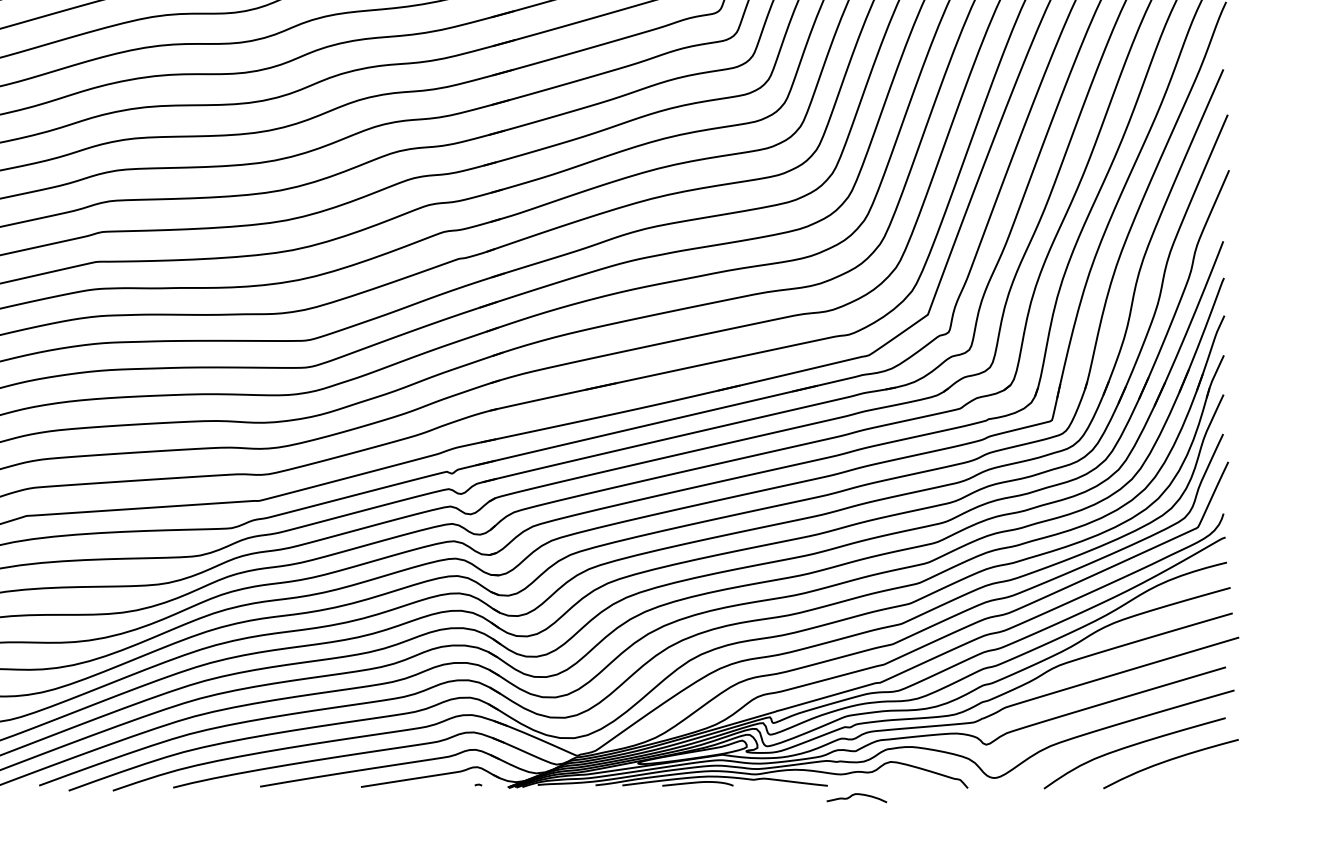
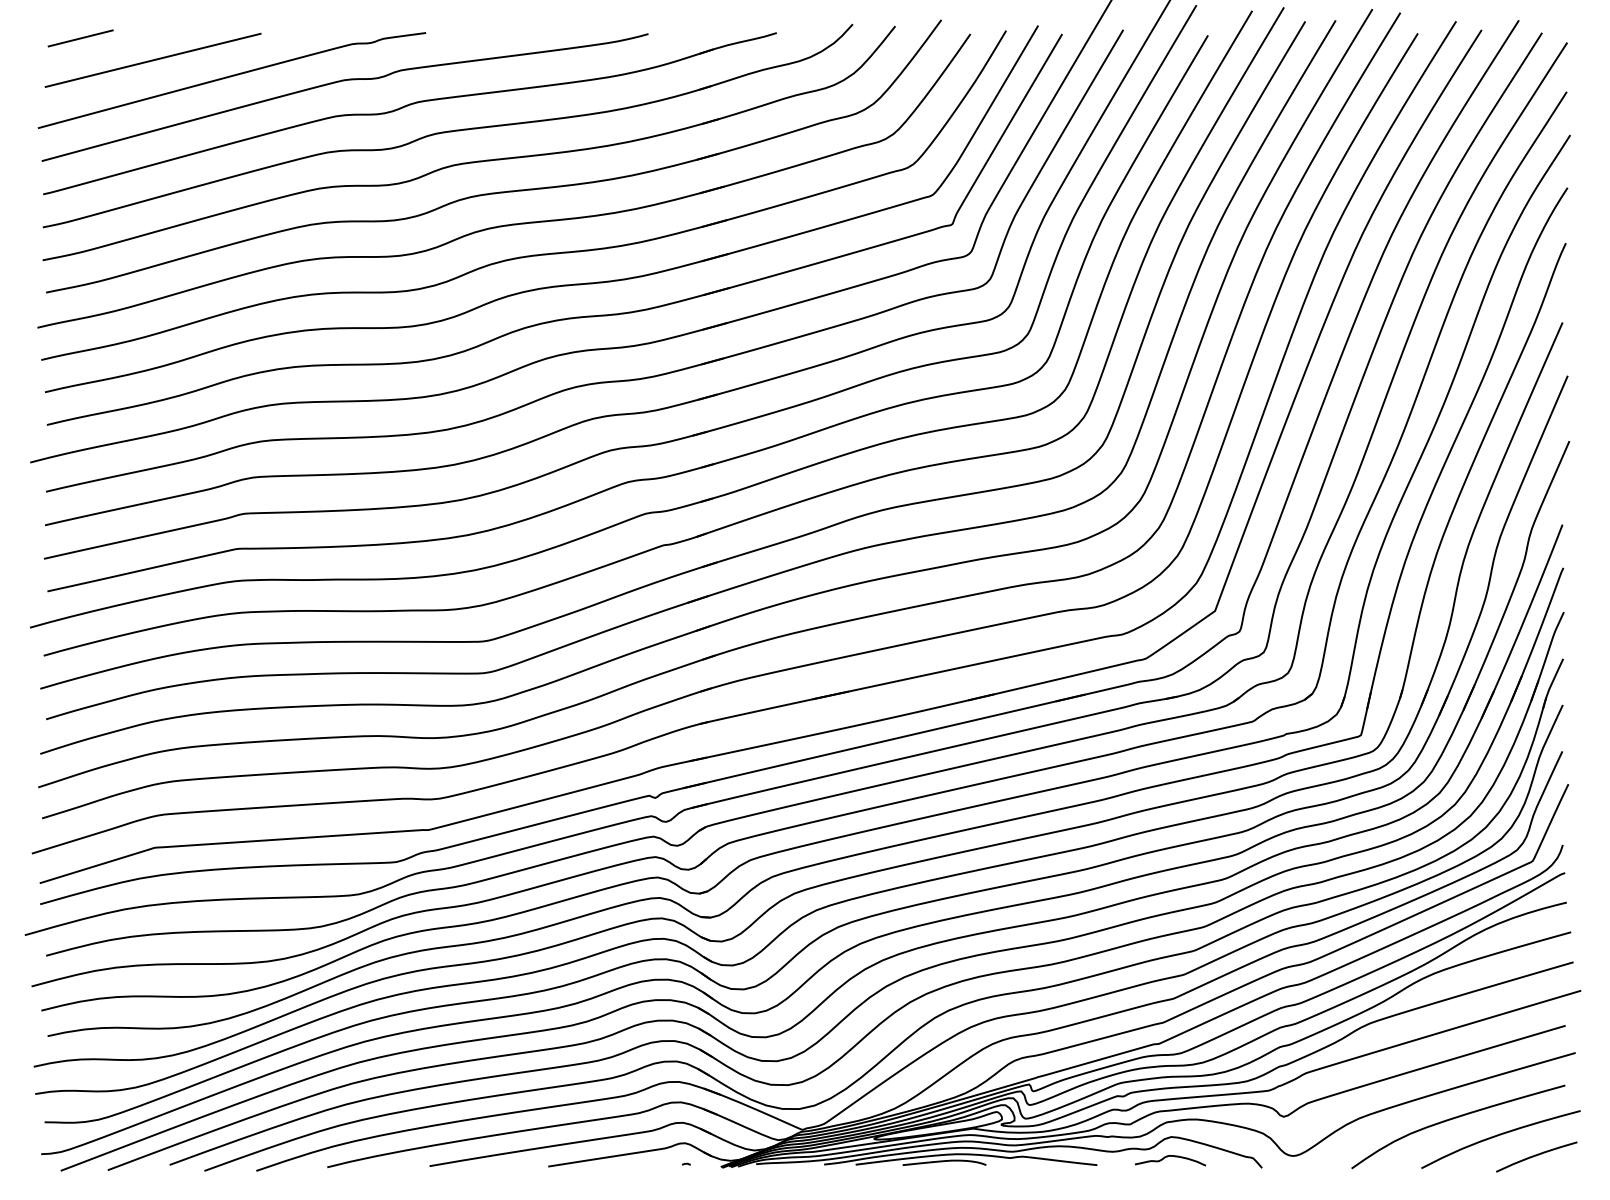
curve: (1201, 778) -> (1536, 1156), added
curve: (856, 794) -> (1170, 1156), moved

